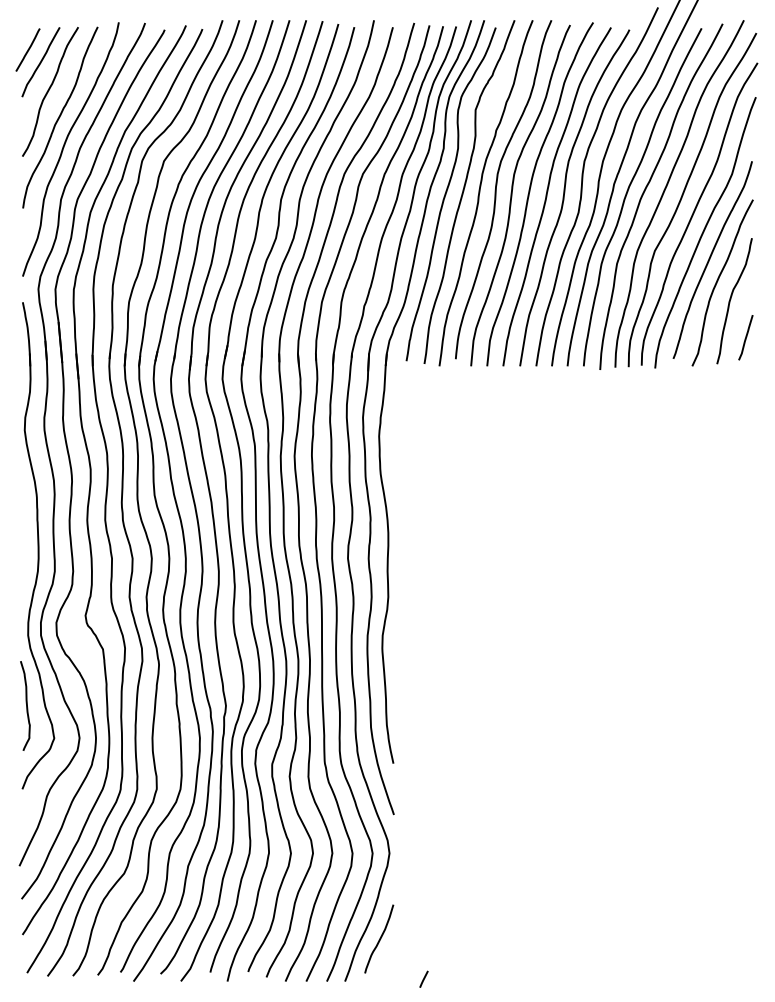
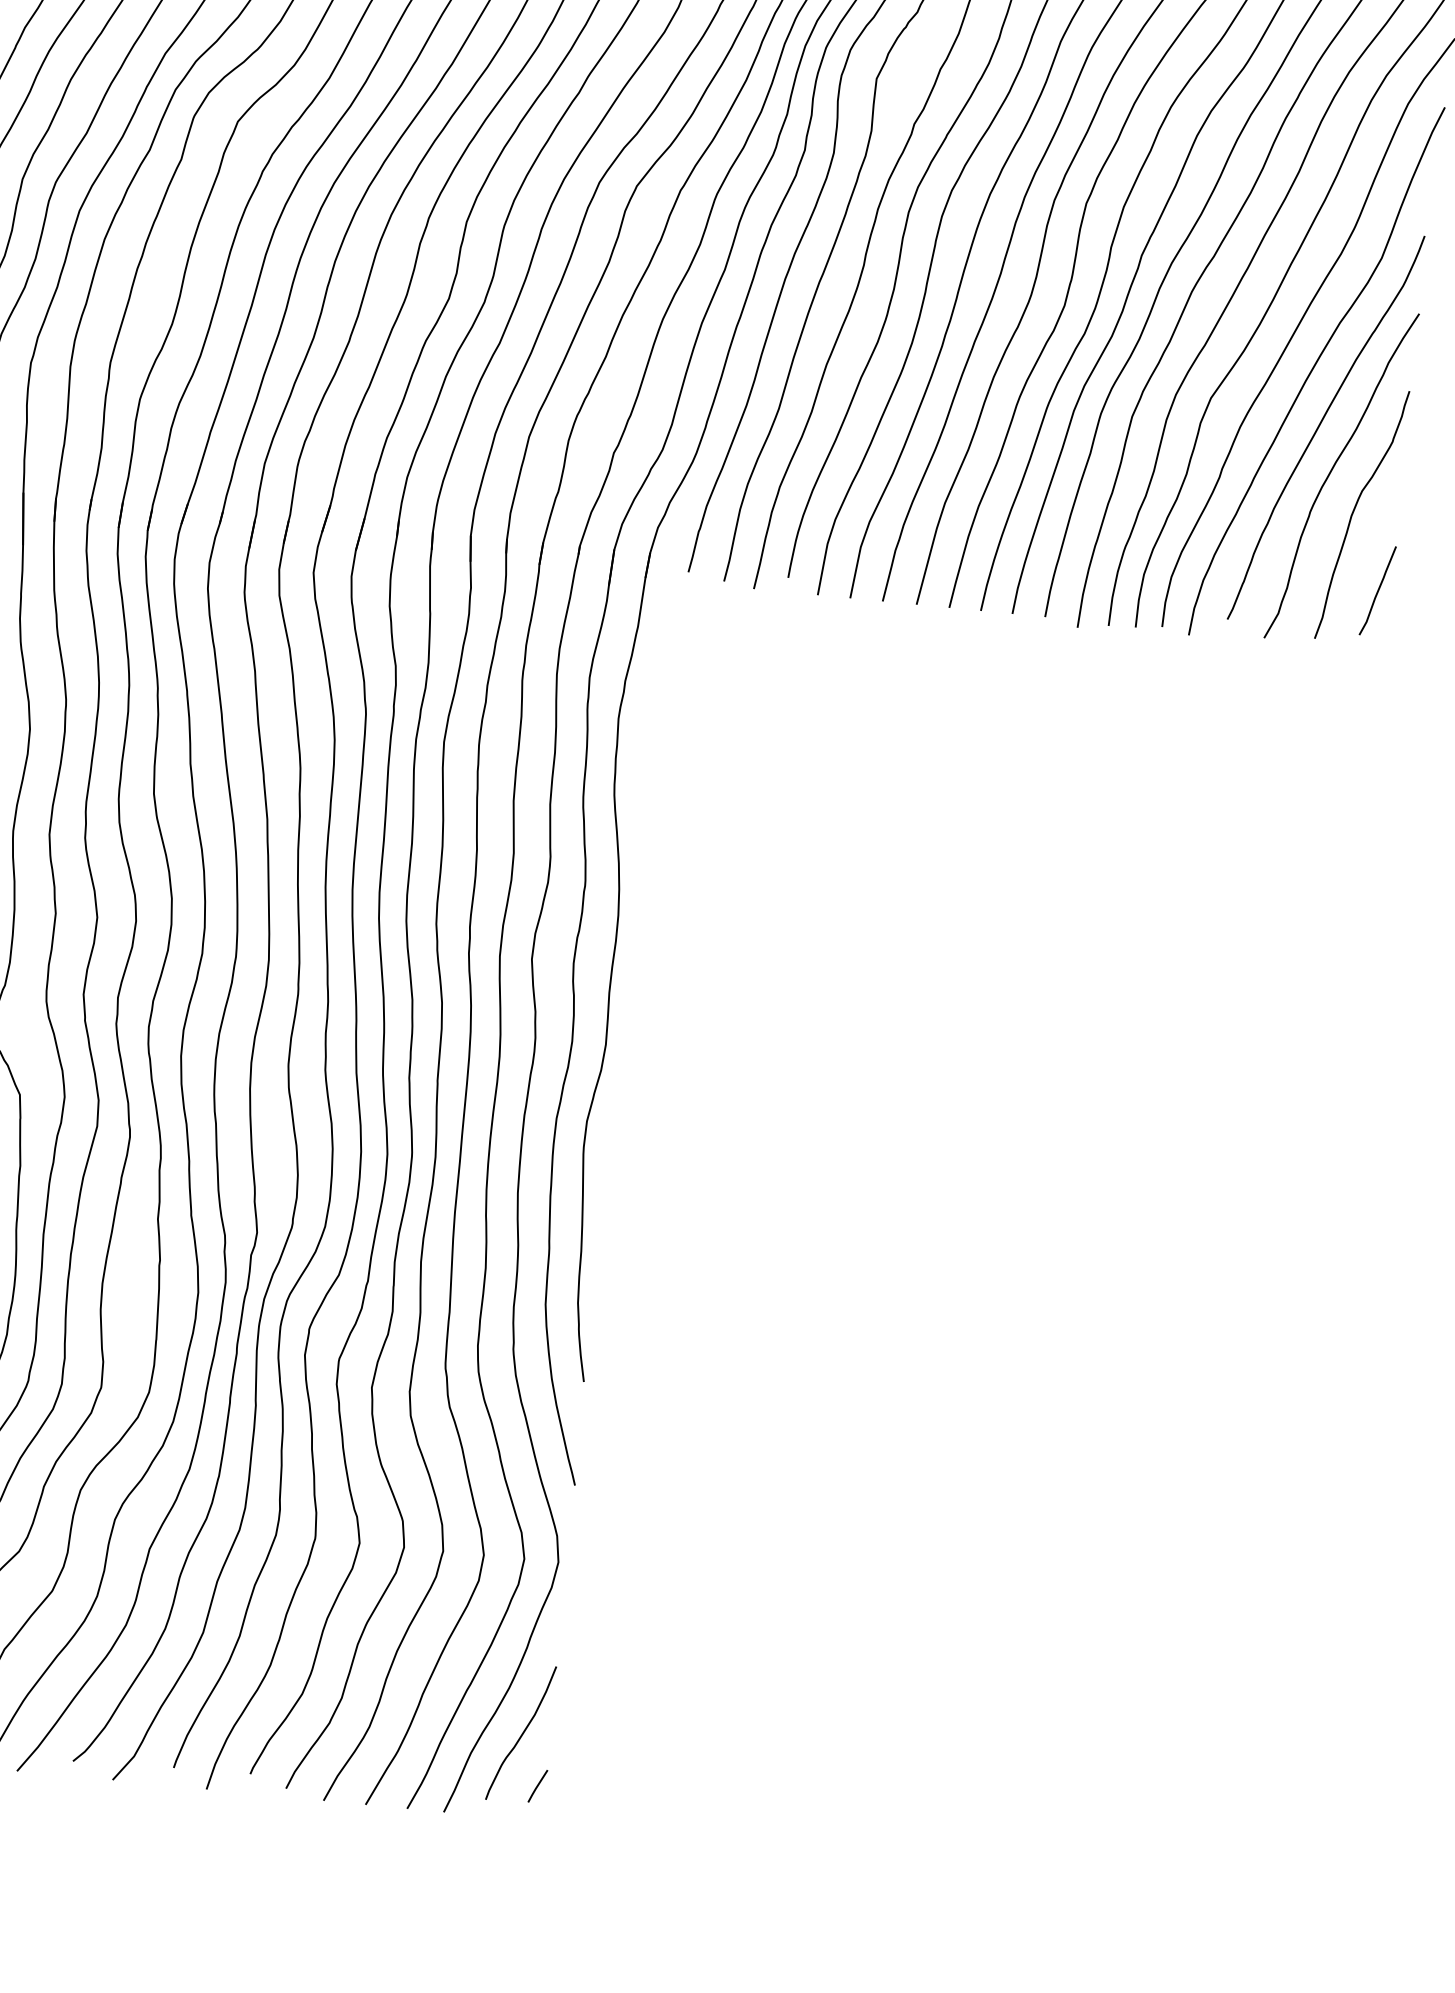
line: (423, 978) -> (537, 1784), moved

